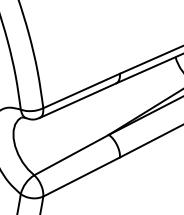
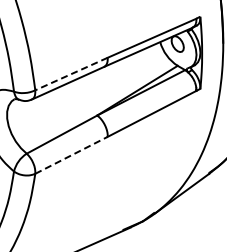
line: (81, 91) -> (71, 74), solid -> dashed
line: (81, 177) -> (71, 155), solid -> dashed

